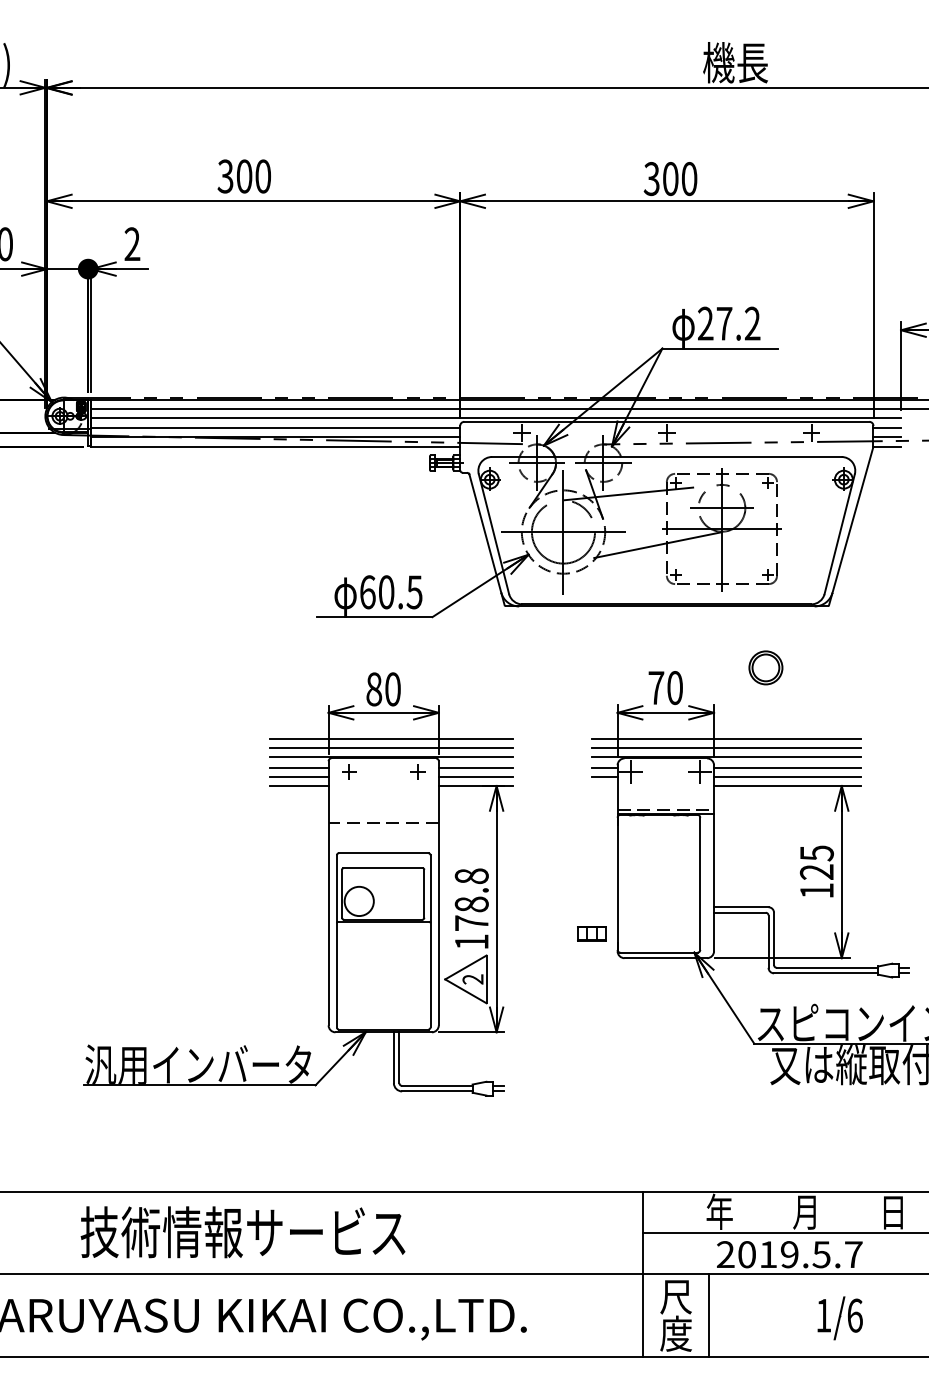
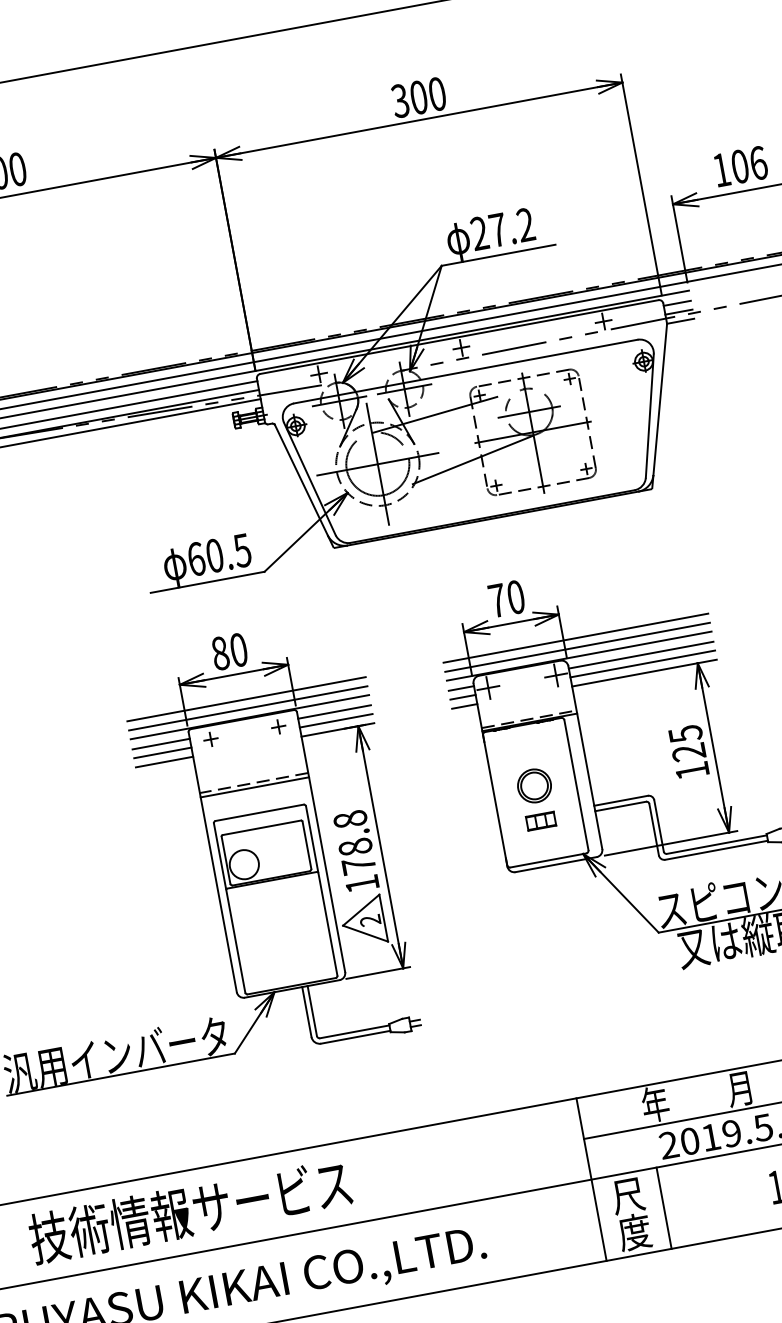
part: (765, 667) -> (534, 785), moved
line: (604, 785) -> (464, 706), added
line: (383, 827) -> (254, 787), added
part: (591, 933) -> (540, 821), moved

